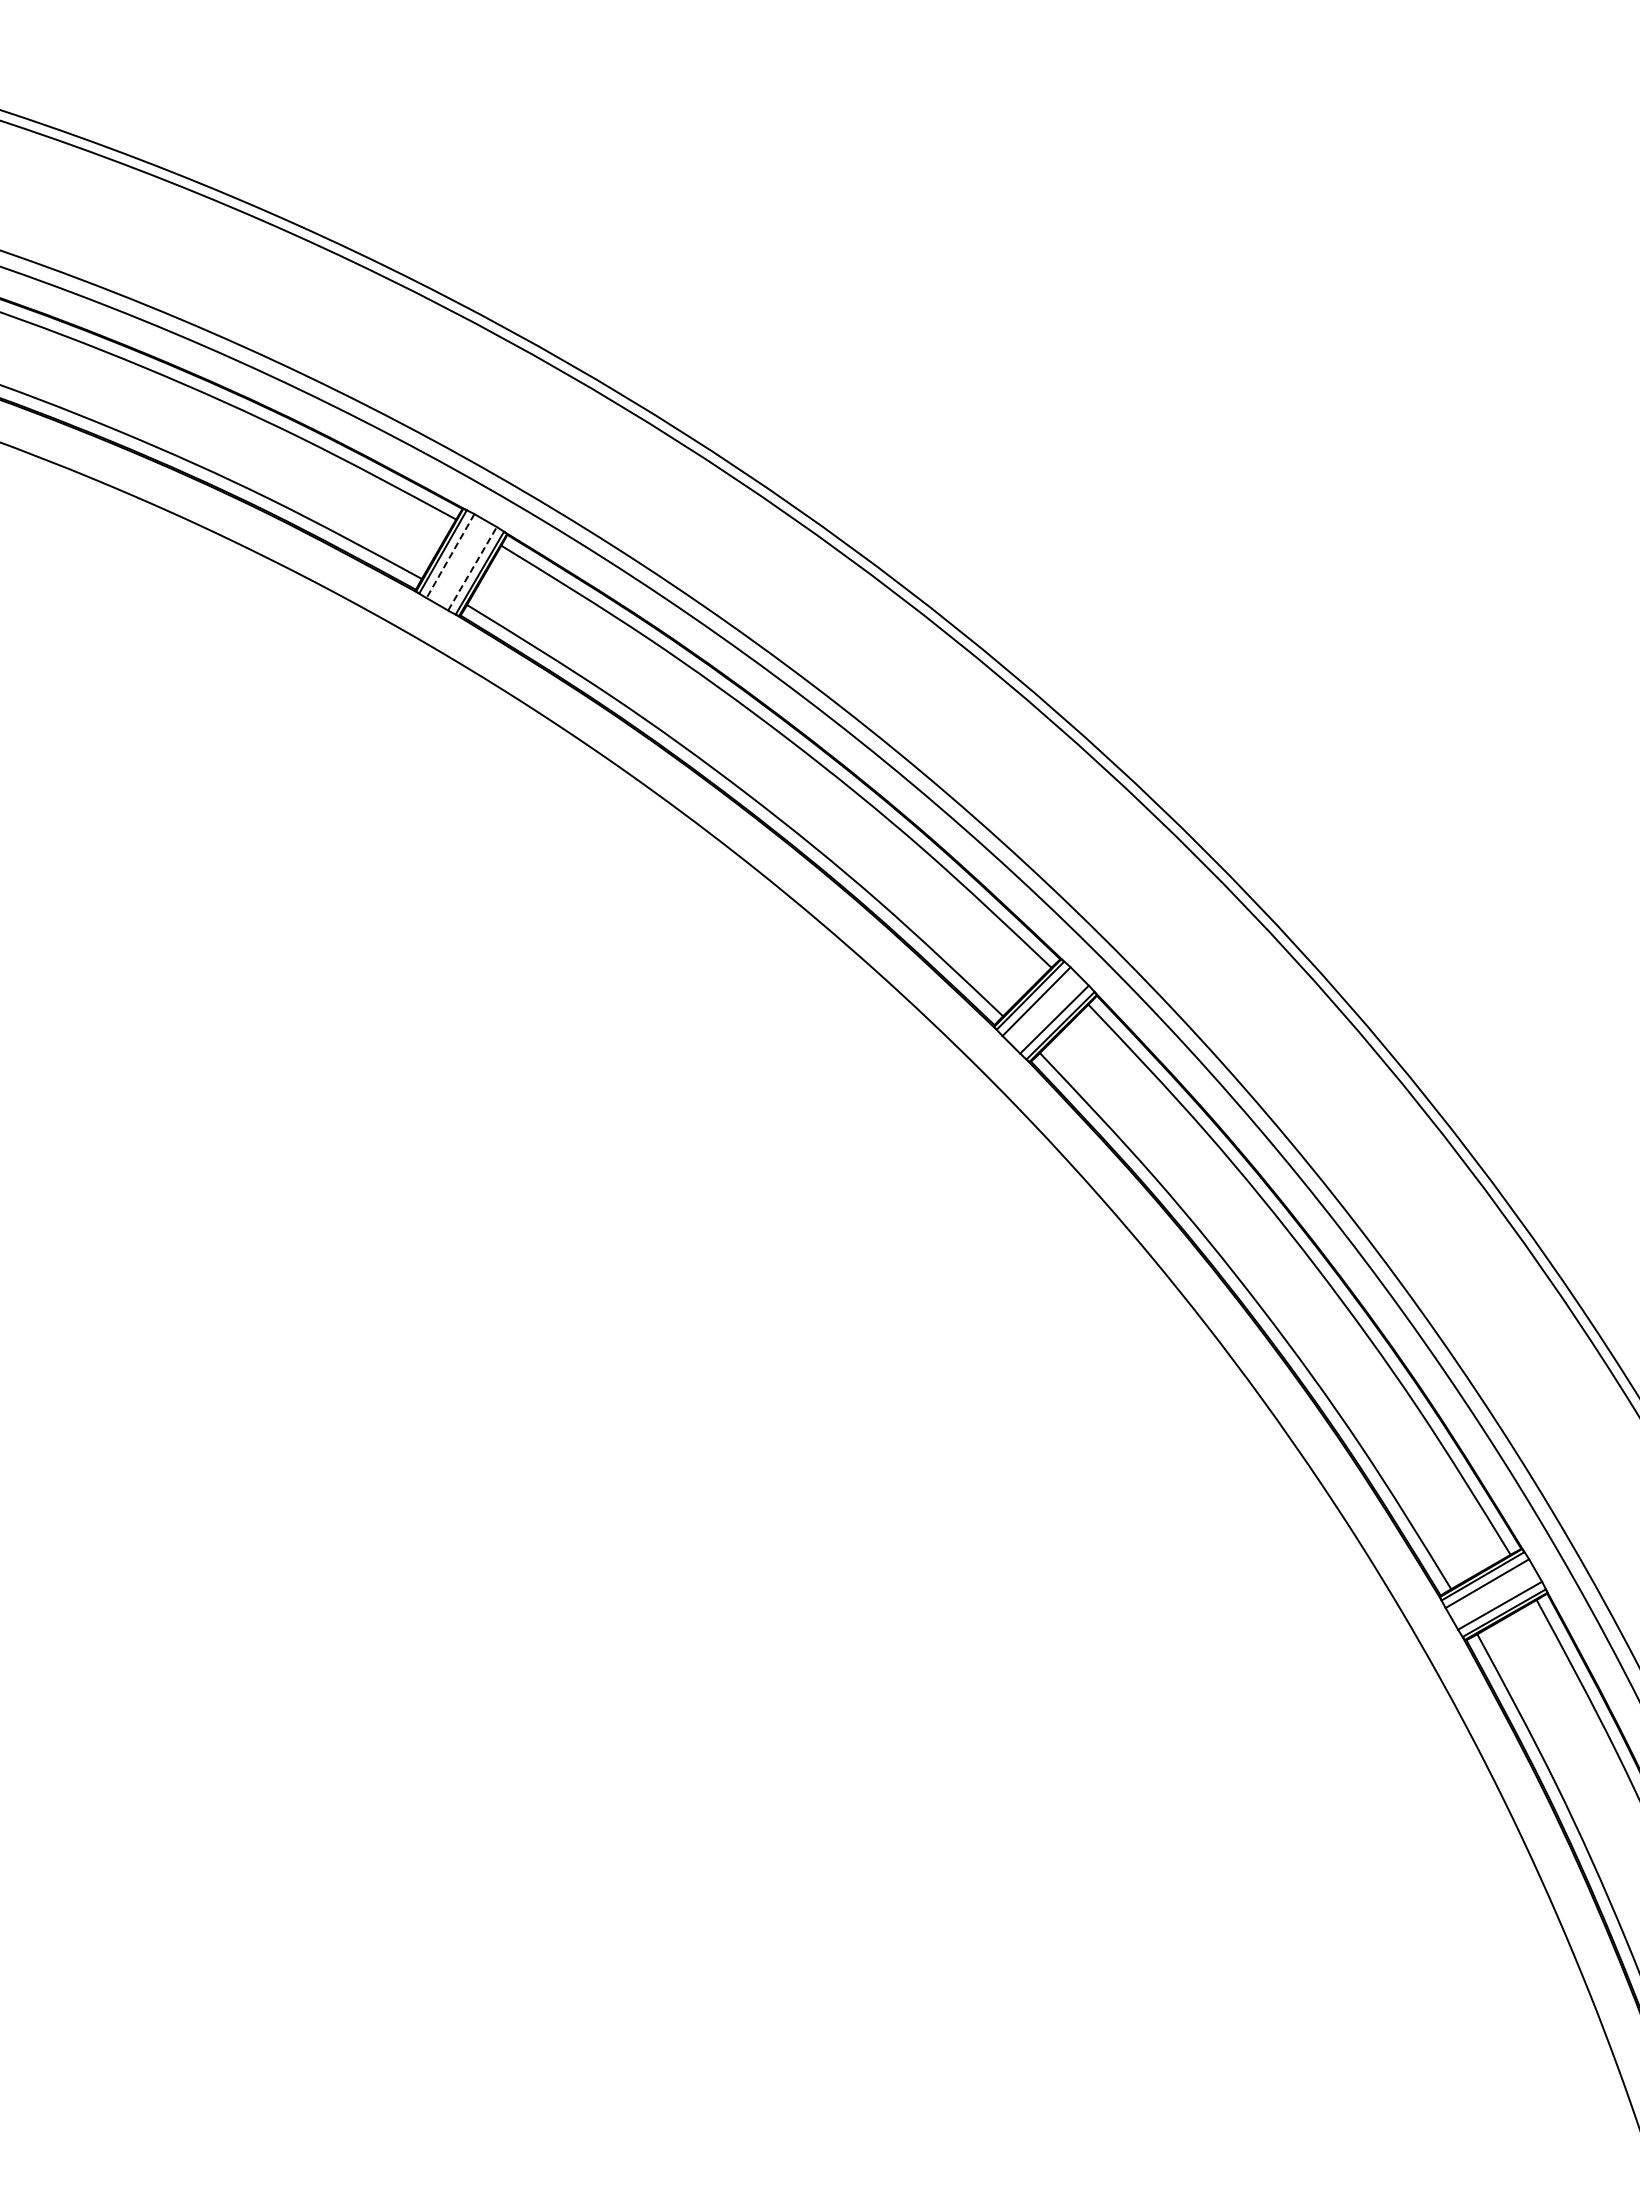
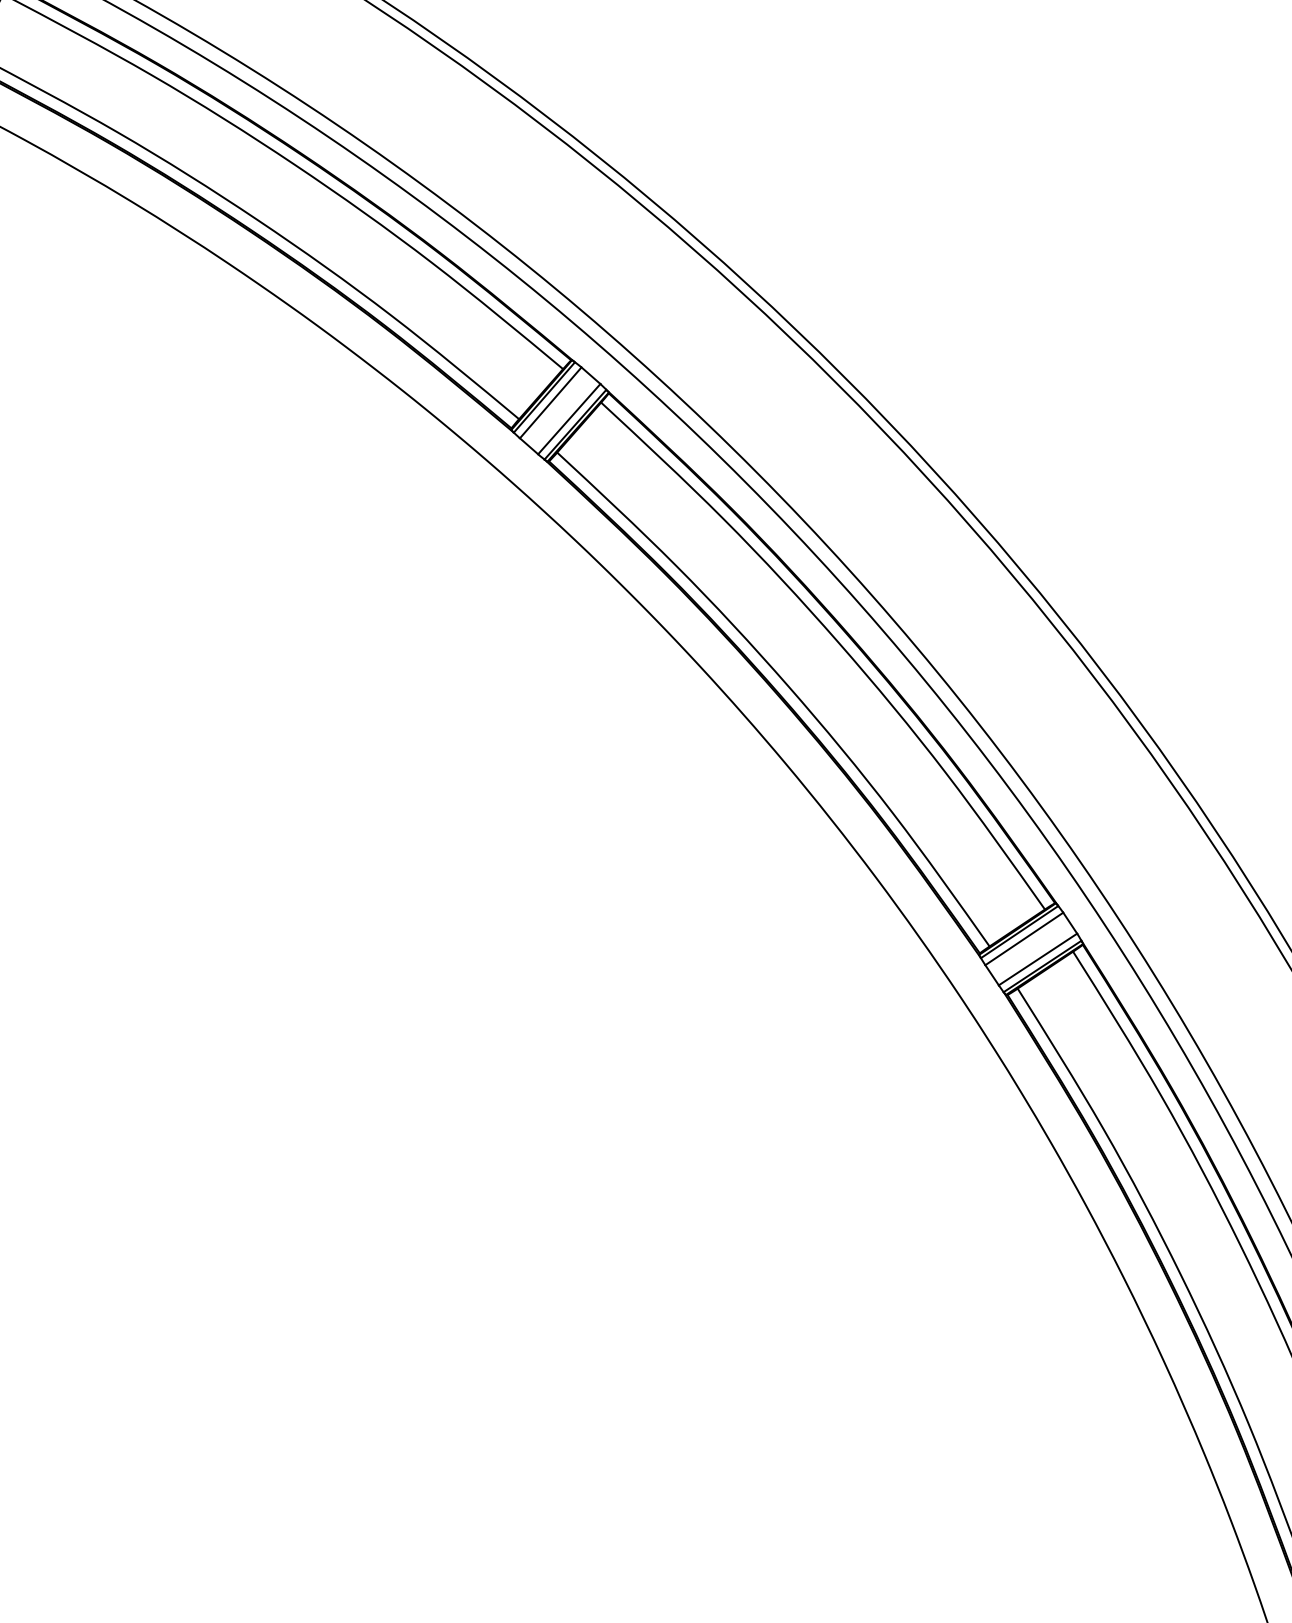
line: (450, 556) -> (550, 403), dashed -> solid
line: (472, 568) -> (569, 418), dashed -> solid

